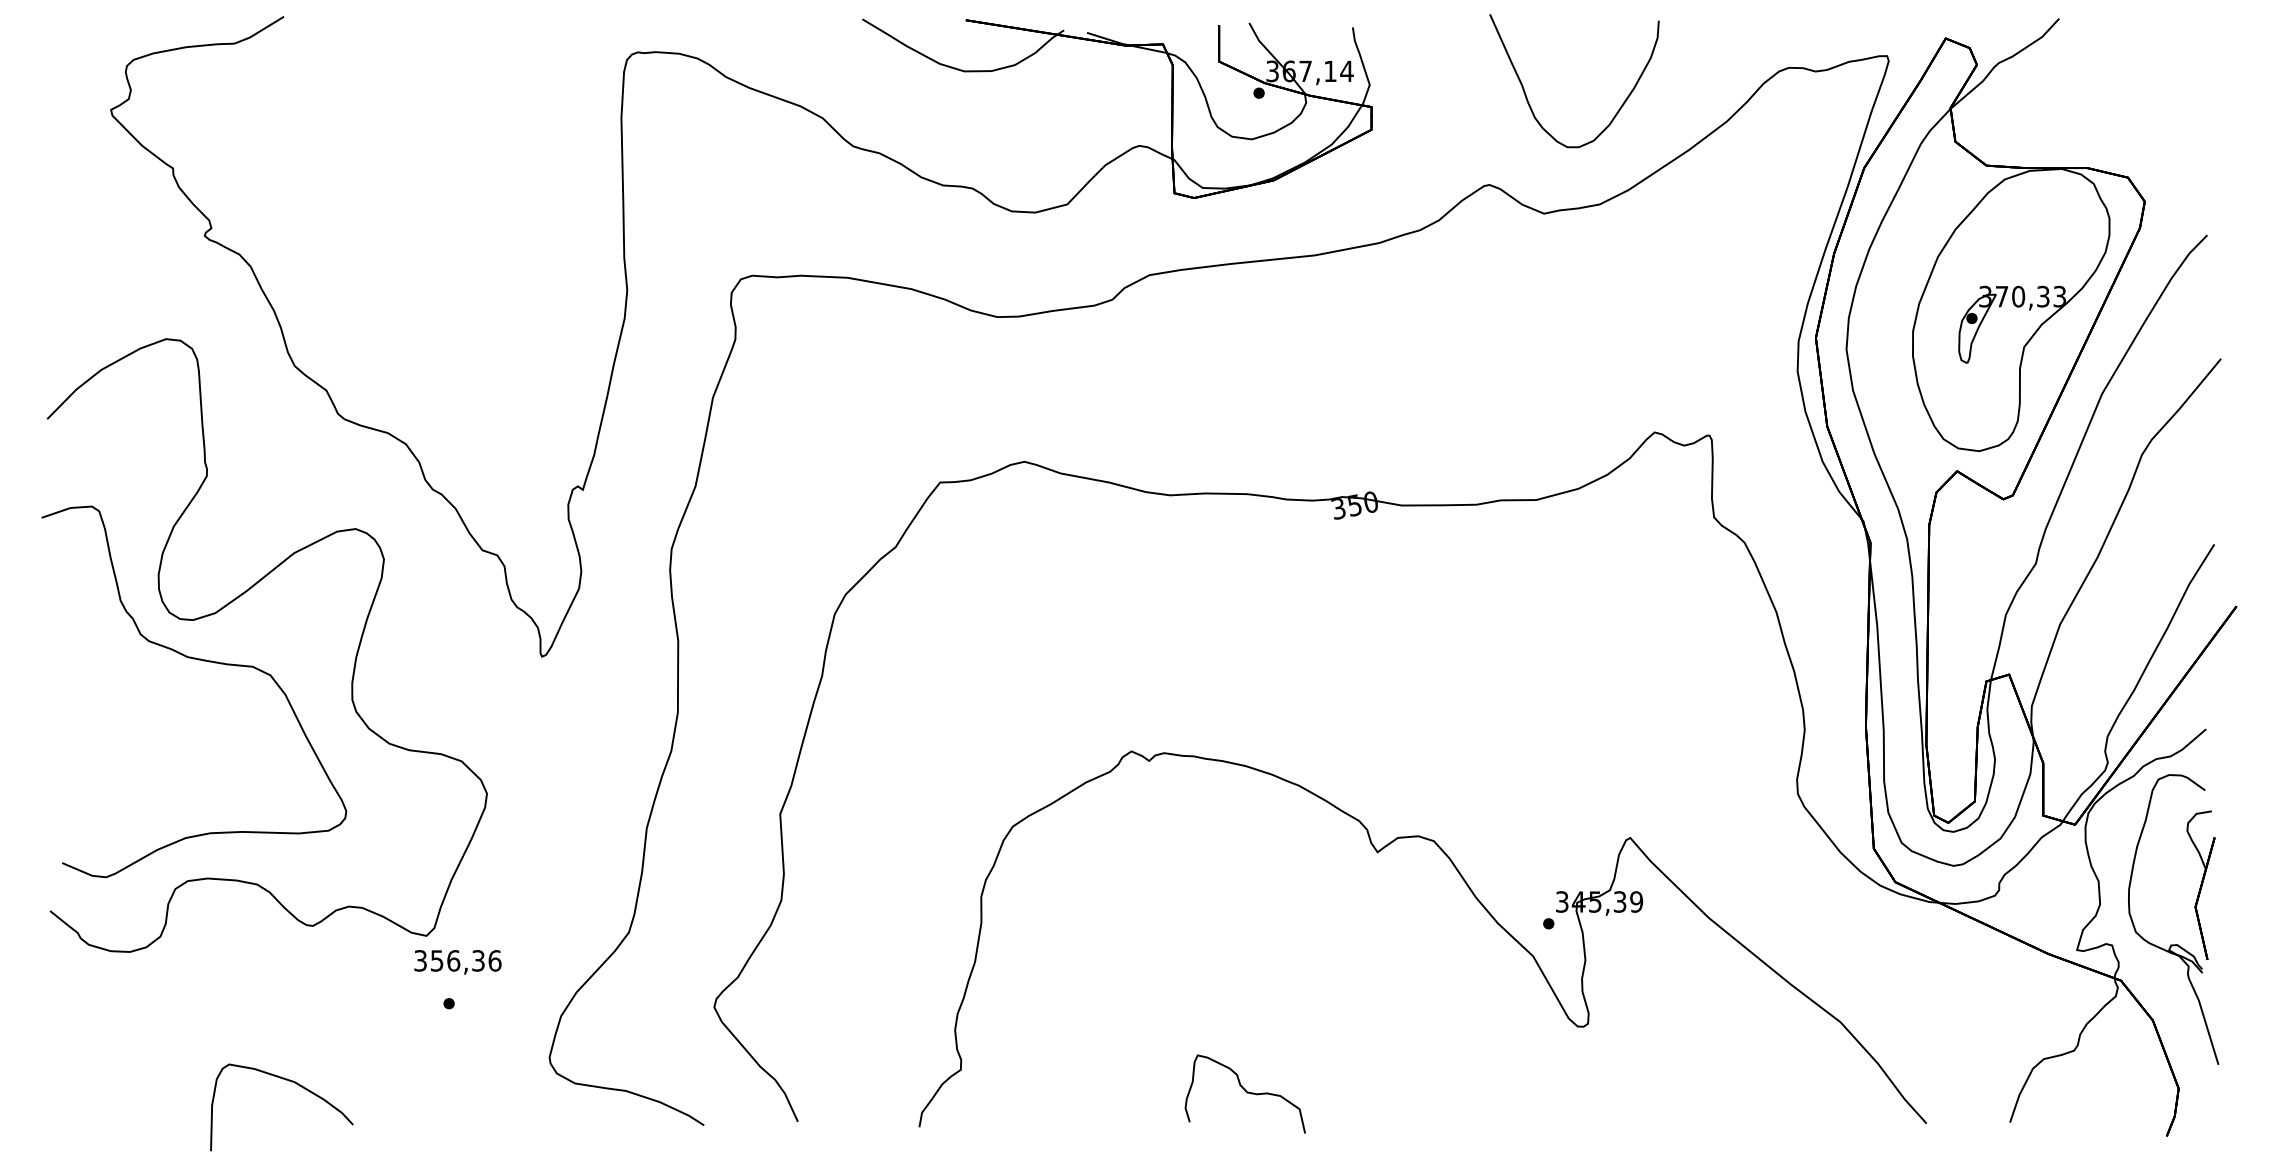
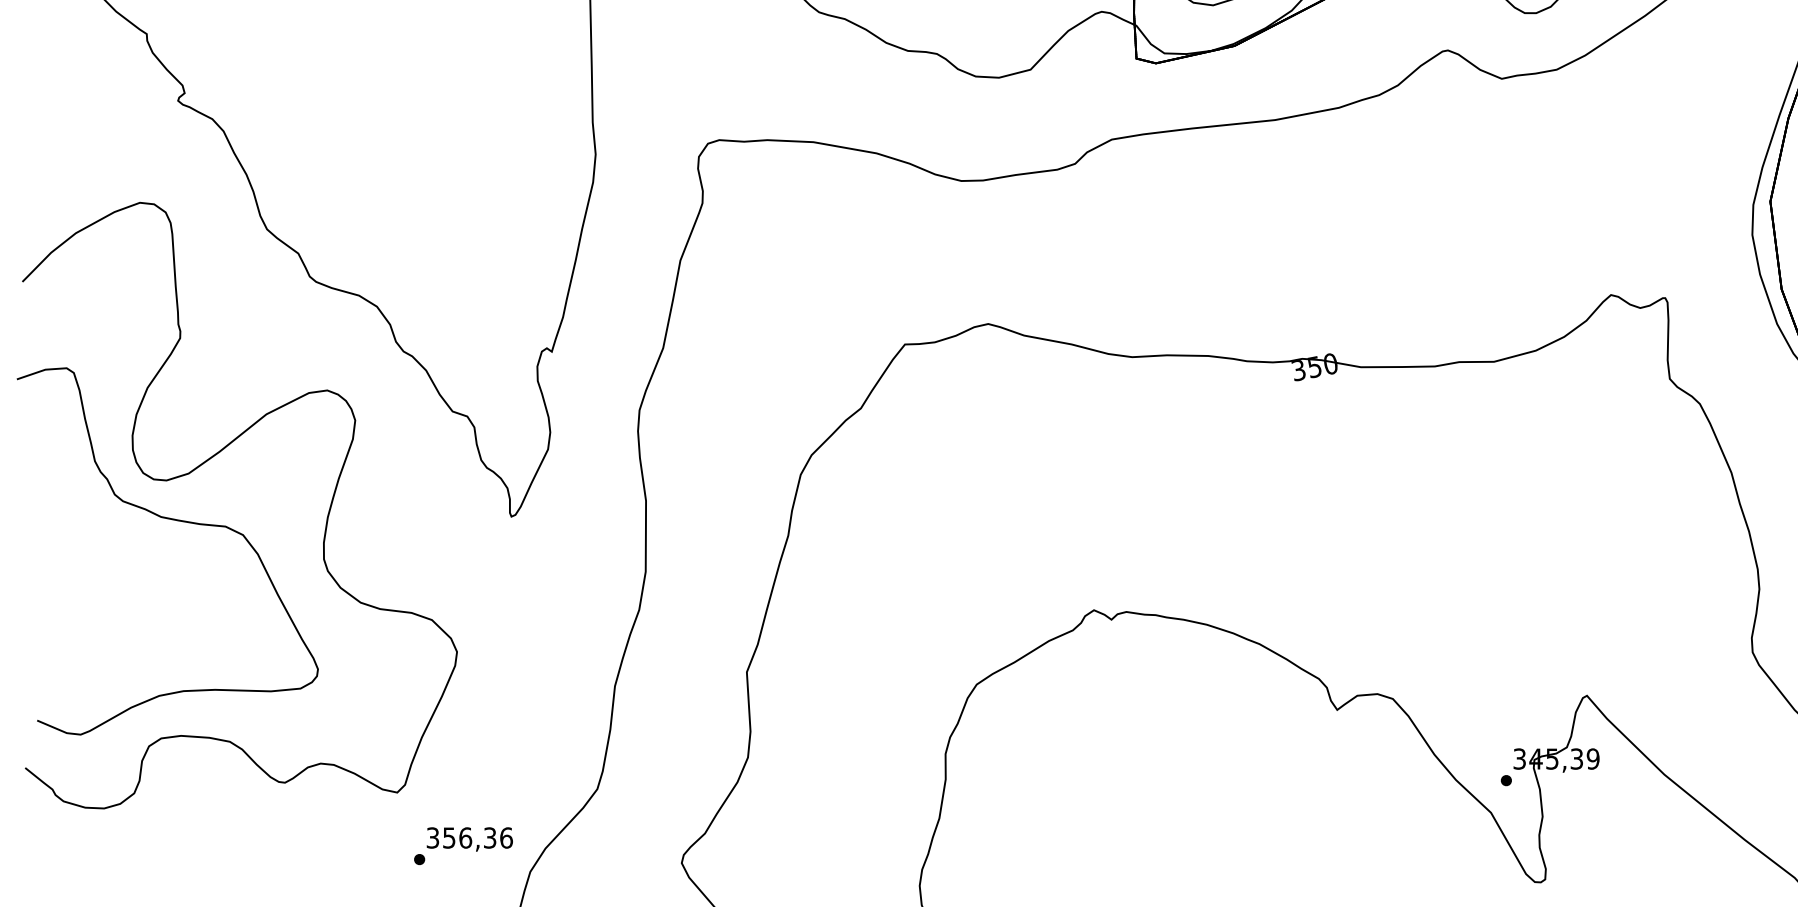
text: (457, 962) -> (469, 839), moved

